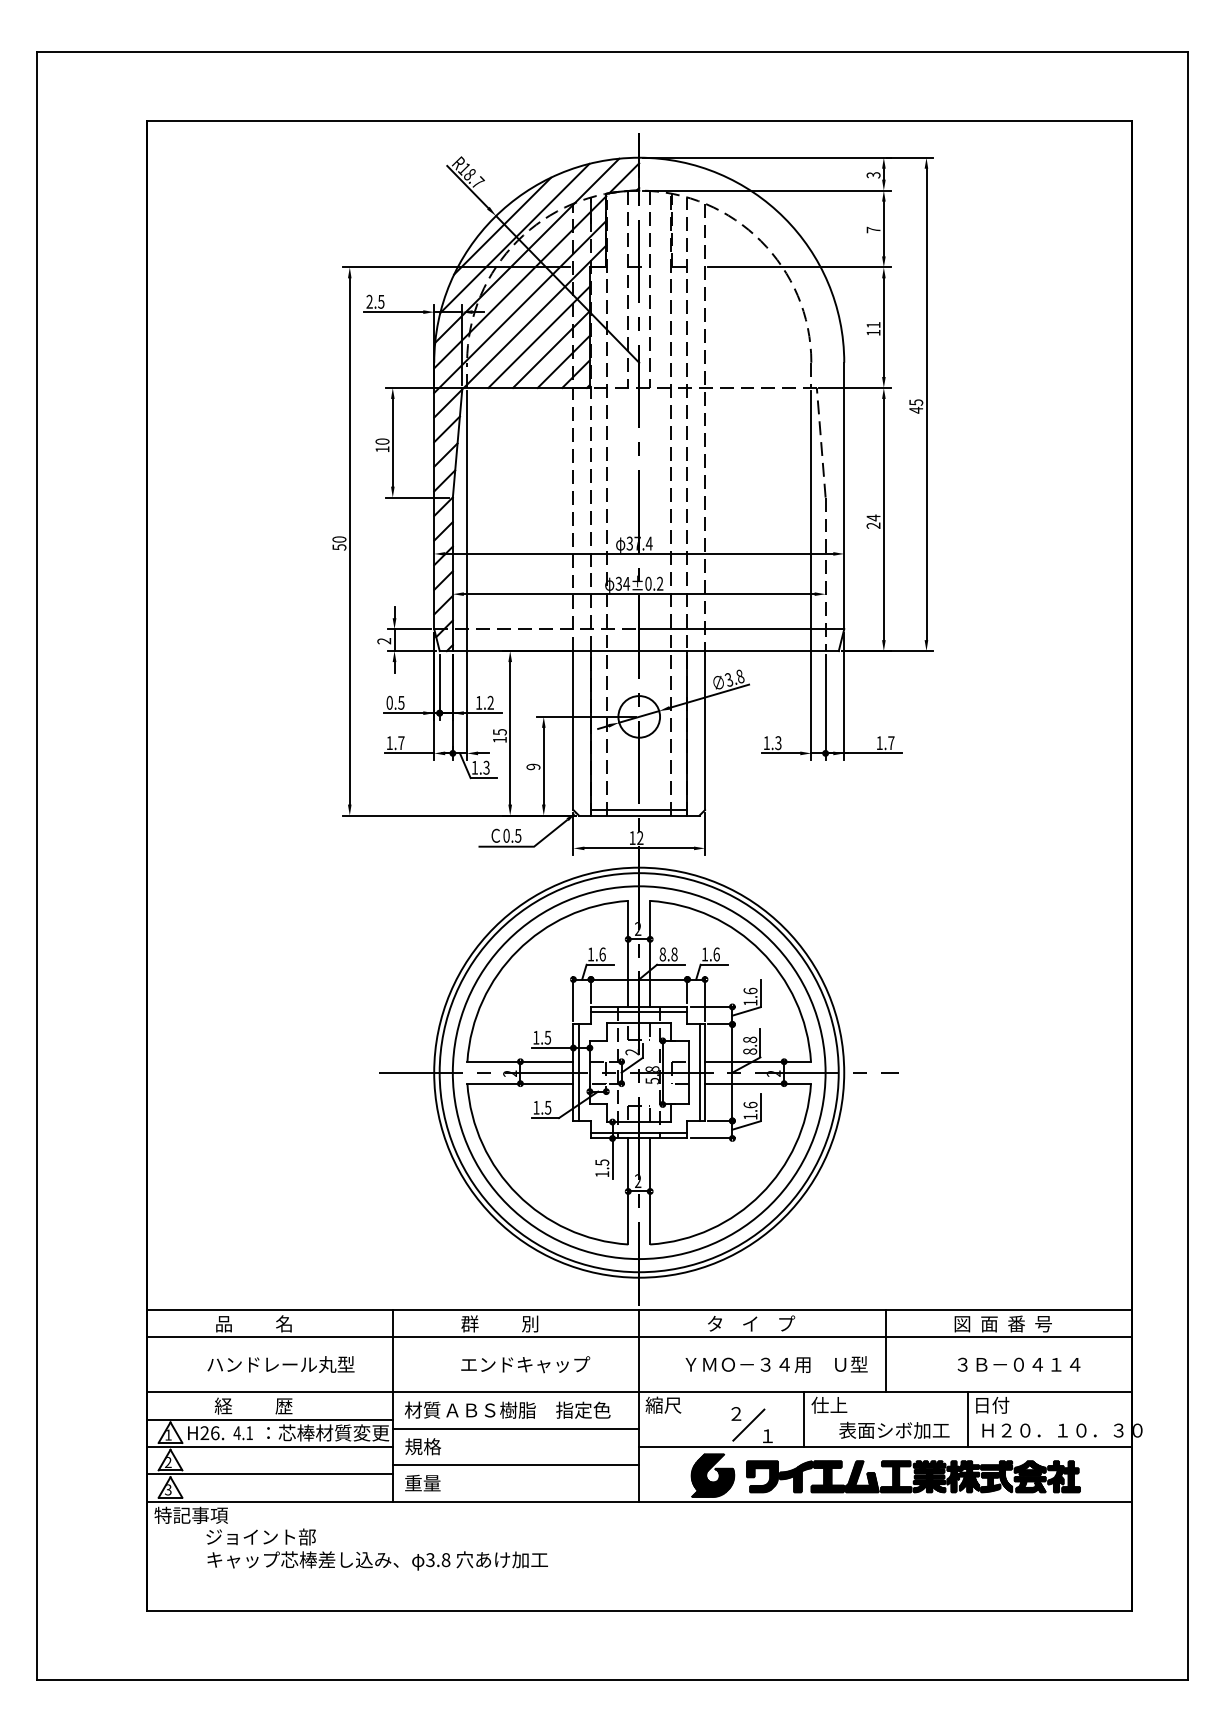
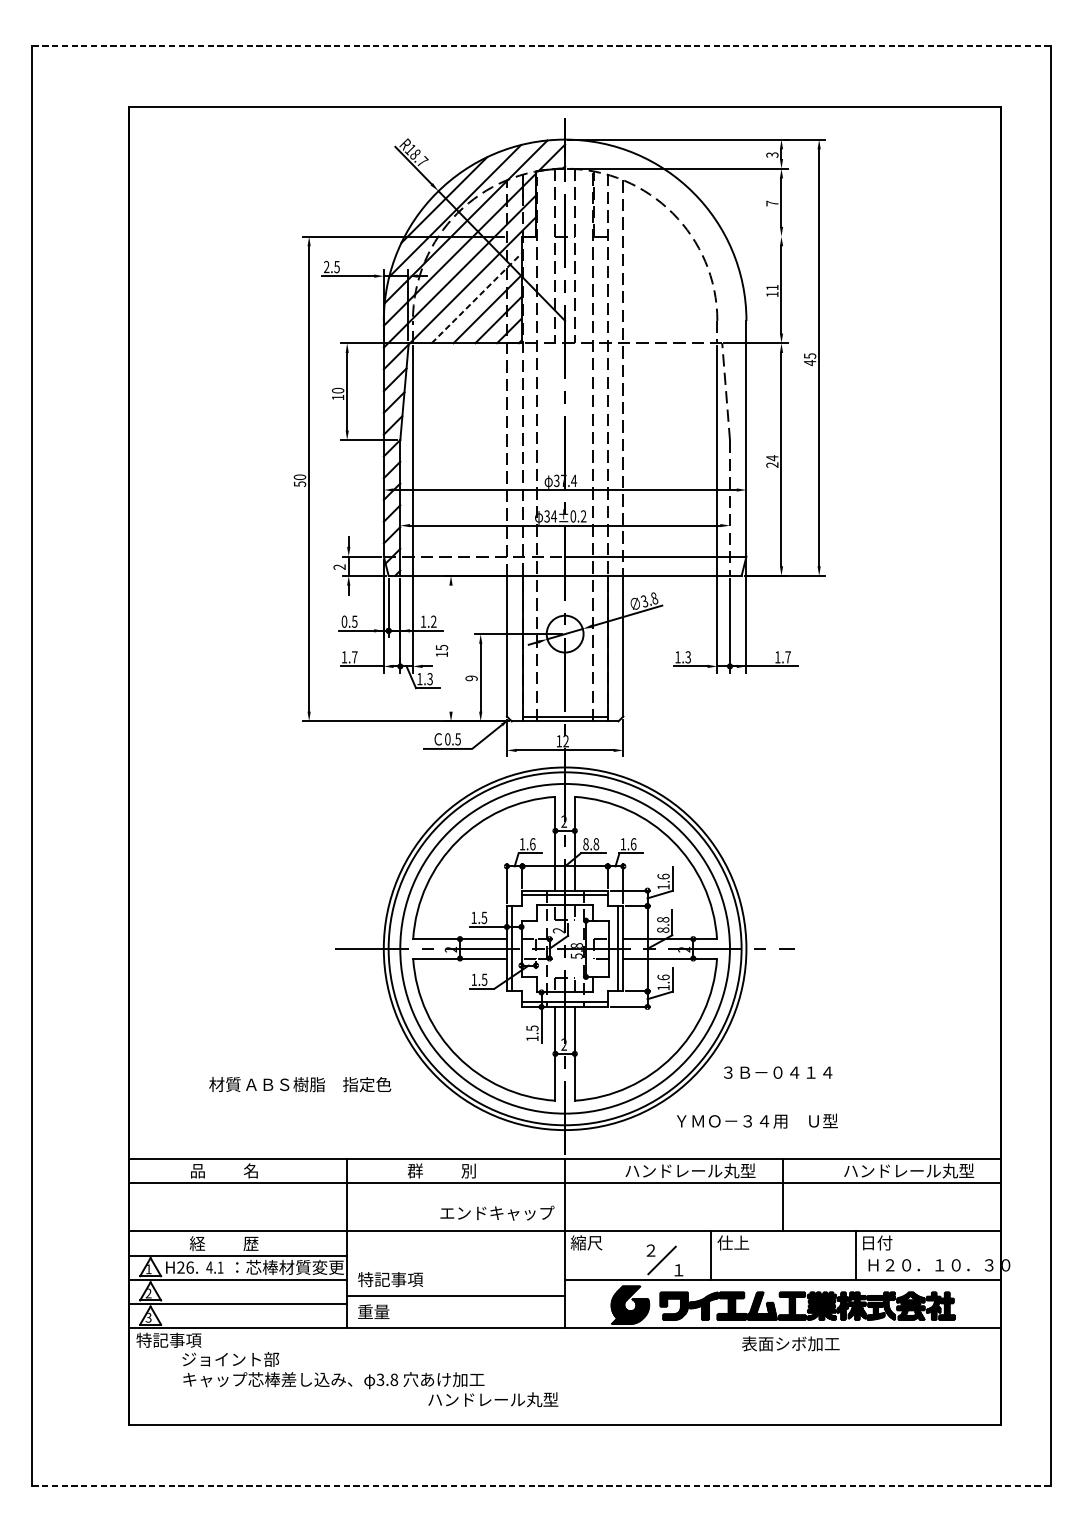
line: (612, 51) -> (541, 45), solid -> dashed
line: (799, 267) -> (706, 236), removed
line: (539, 337) -> (476, 298), solid -> dashed
line: (510, 733) -> (451, 648), removed
text: (780, 1323) -> (690, 1170), タ    イ    プ -> ハンドレール丸型
text: (1027, 1323) -> (908, 1170), 図  面  番  号 -> ハンドレール丸型
text: (280, 1364) -> (492, 1399), moved
text: (525, 1364) -> (497, 1213), moved
text: (776, 1364) -> (757, 1121), moved
text: (1018, 1364) -> (777, 1072), moved
text: (507, 1409) -> (300, 1083), moved
line: (515, 1428) -> (455, 1263), removed
text: (894, 1429) -> (790, 1343), moved
text: (441, 1446) -> (390, 1279), 規格 -> 特記事項
line: (612, 1680) -> (541, 1486), solid -> dashed

